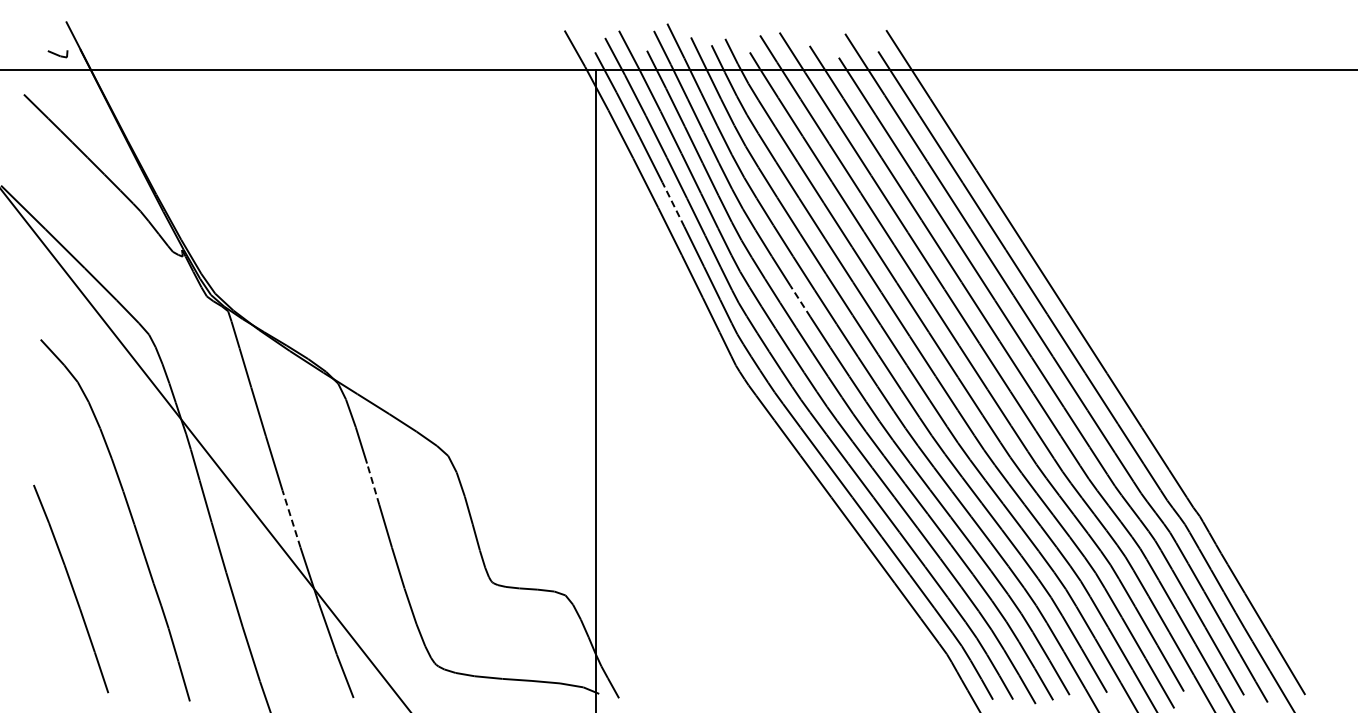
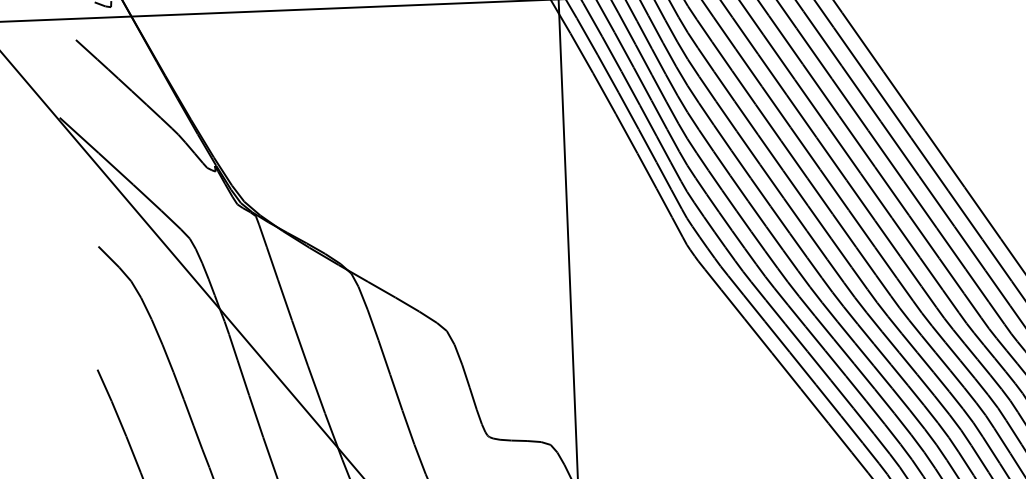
line: (673, 204) -> (628, 110), dashed -> solid
line: (800, 301) -> (739, 188), dashed -> solid
line: (373, 484) -> (384, 357), dashed -> solid
line: (291, 519) -> (316, 390), dashed -> solid

